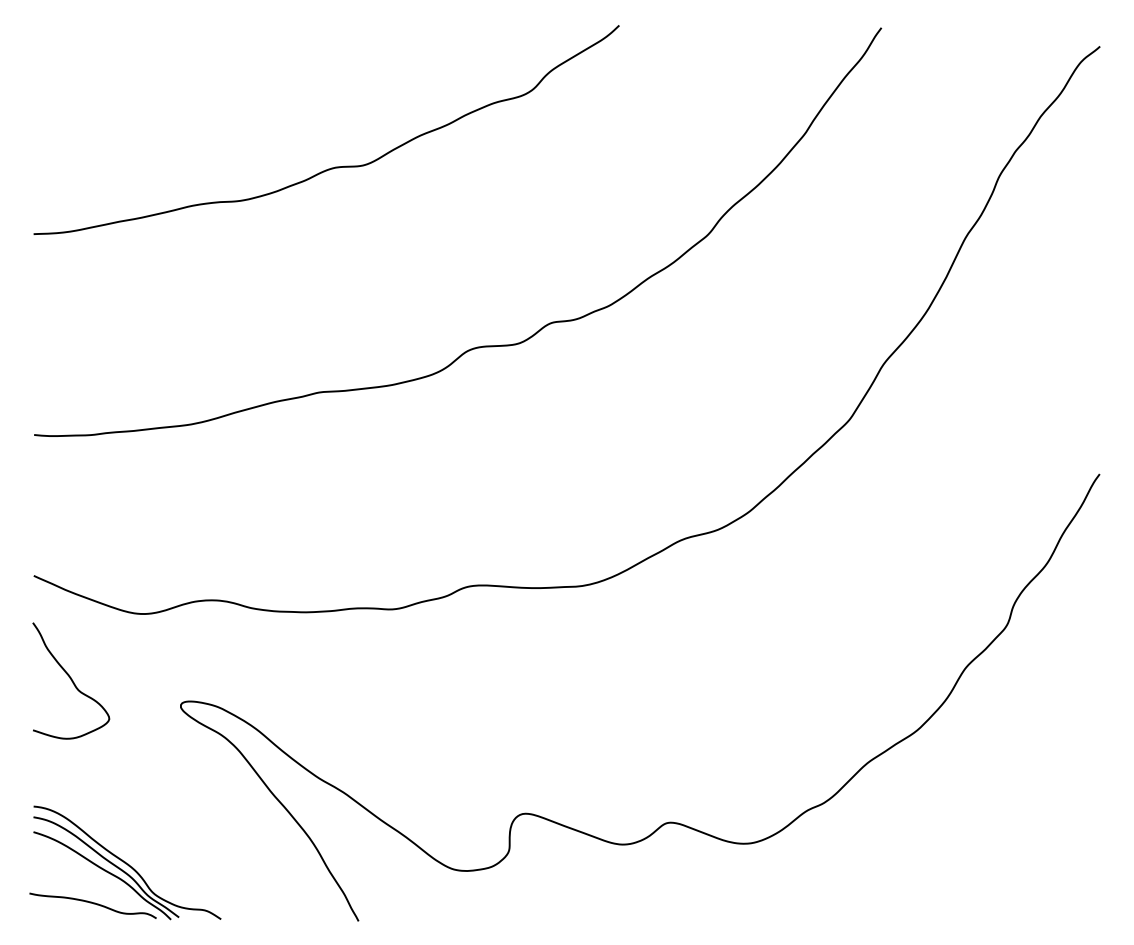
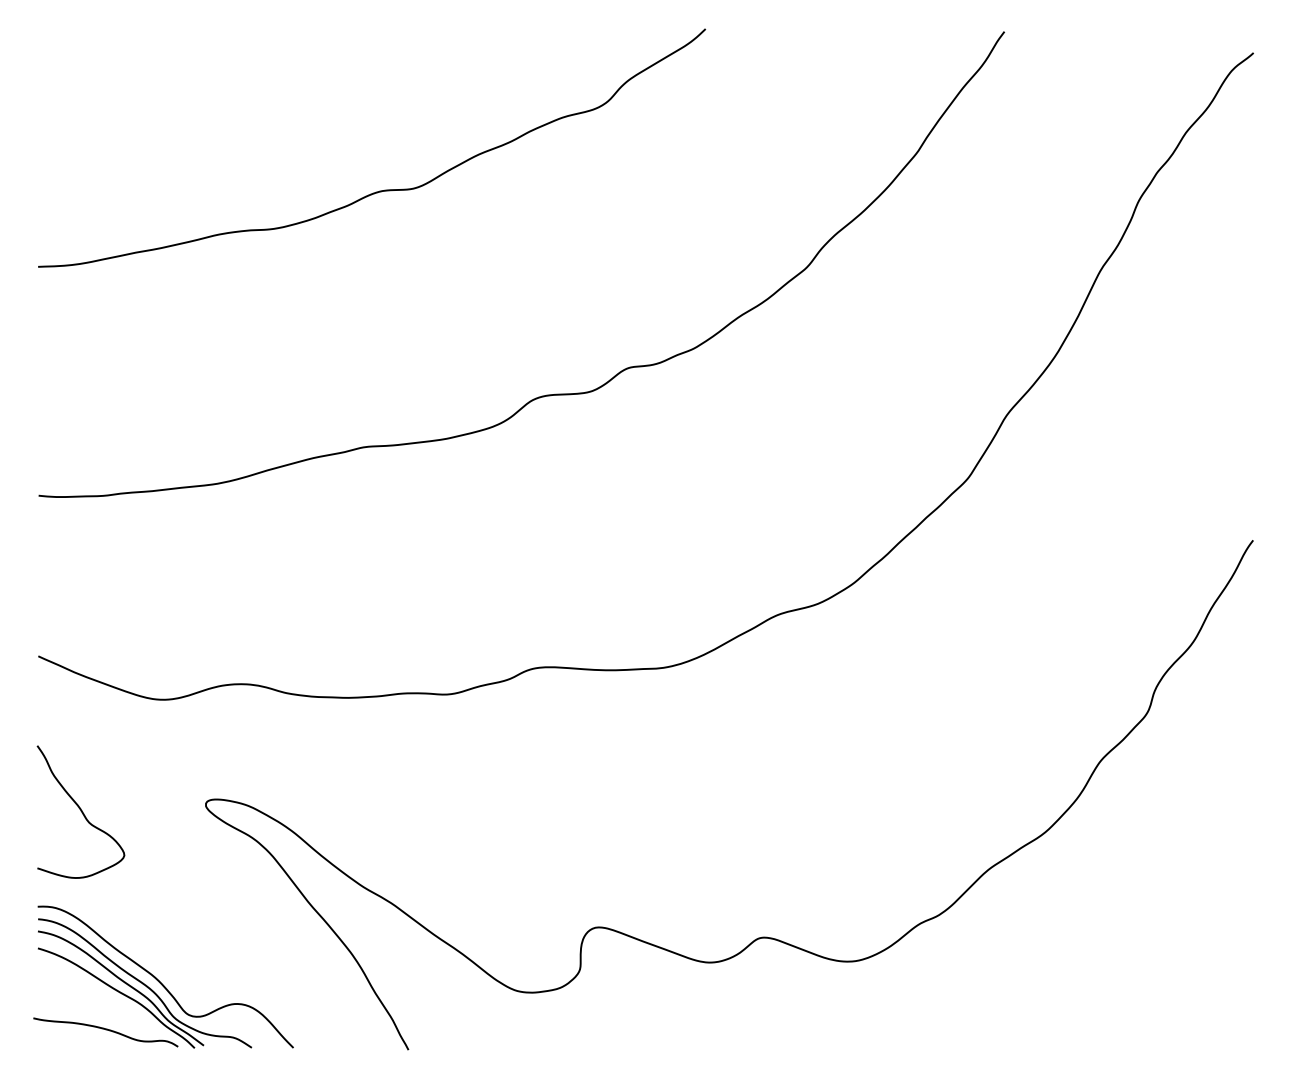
curve: (70, 680) -> (80, 811), moved
curve: (141, 861) -> (160, 981), added

